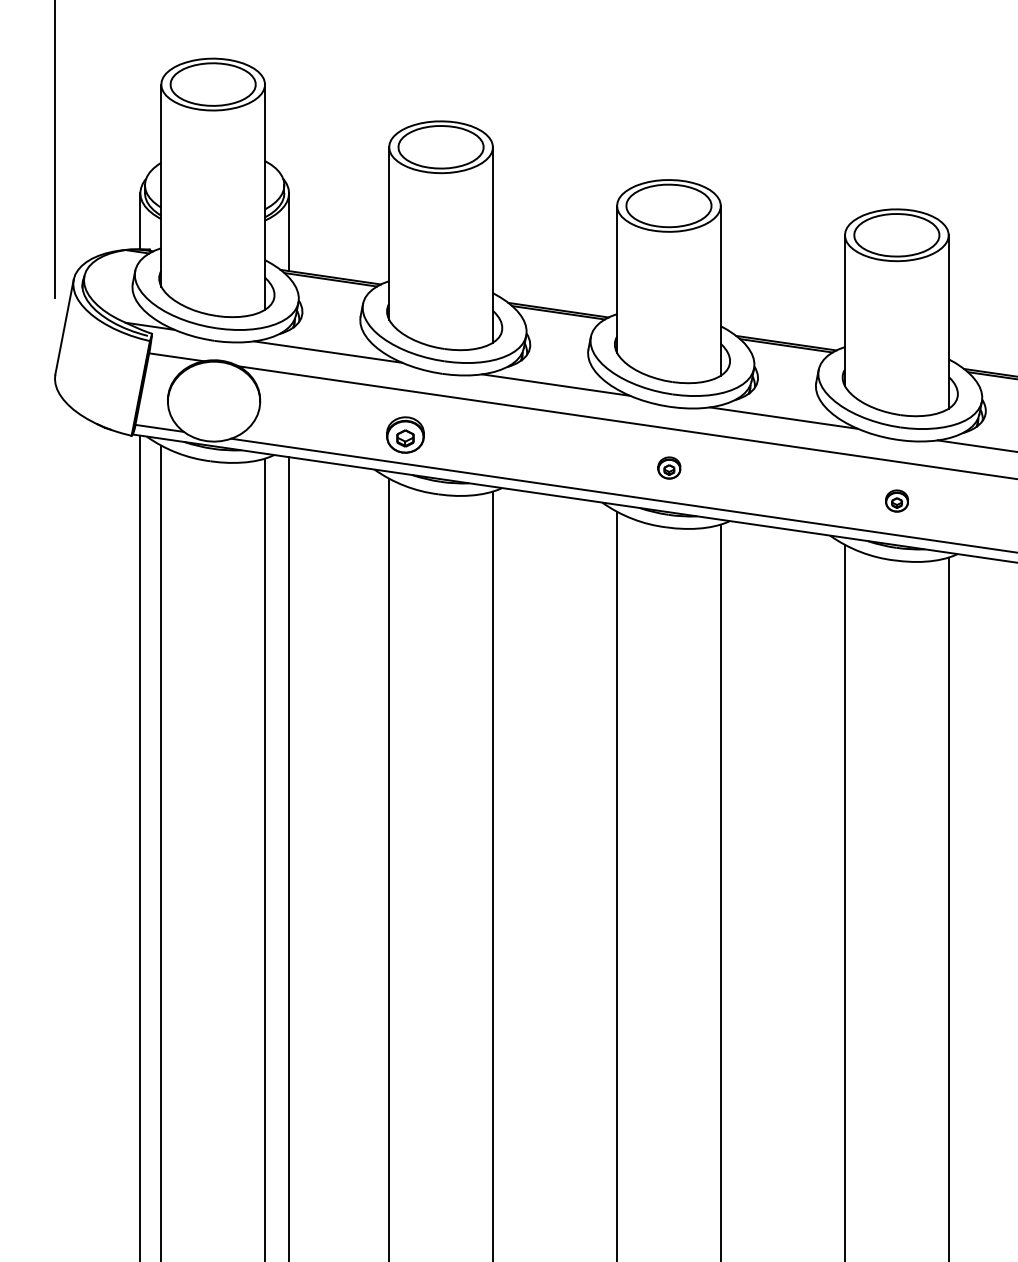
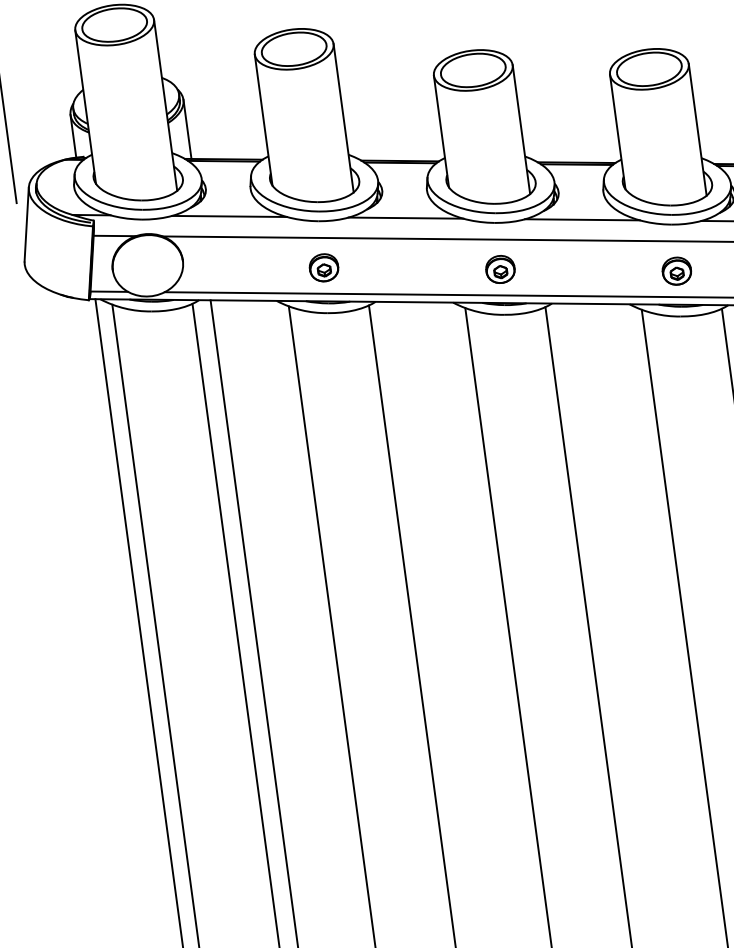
part: (405, 434) -> (324, 267), moved
part: (669, 467) -> (500, 269), size x1.67
part: (896, 500) -> (676, 270), size x1.67

